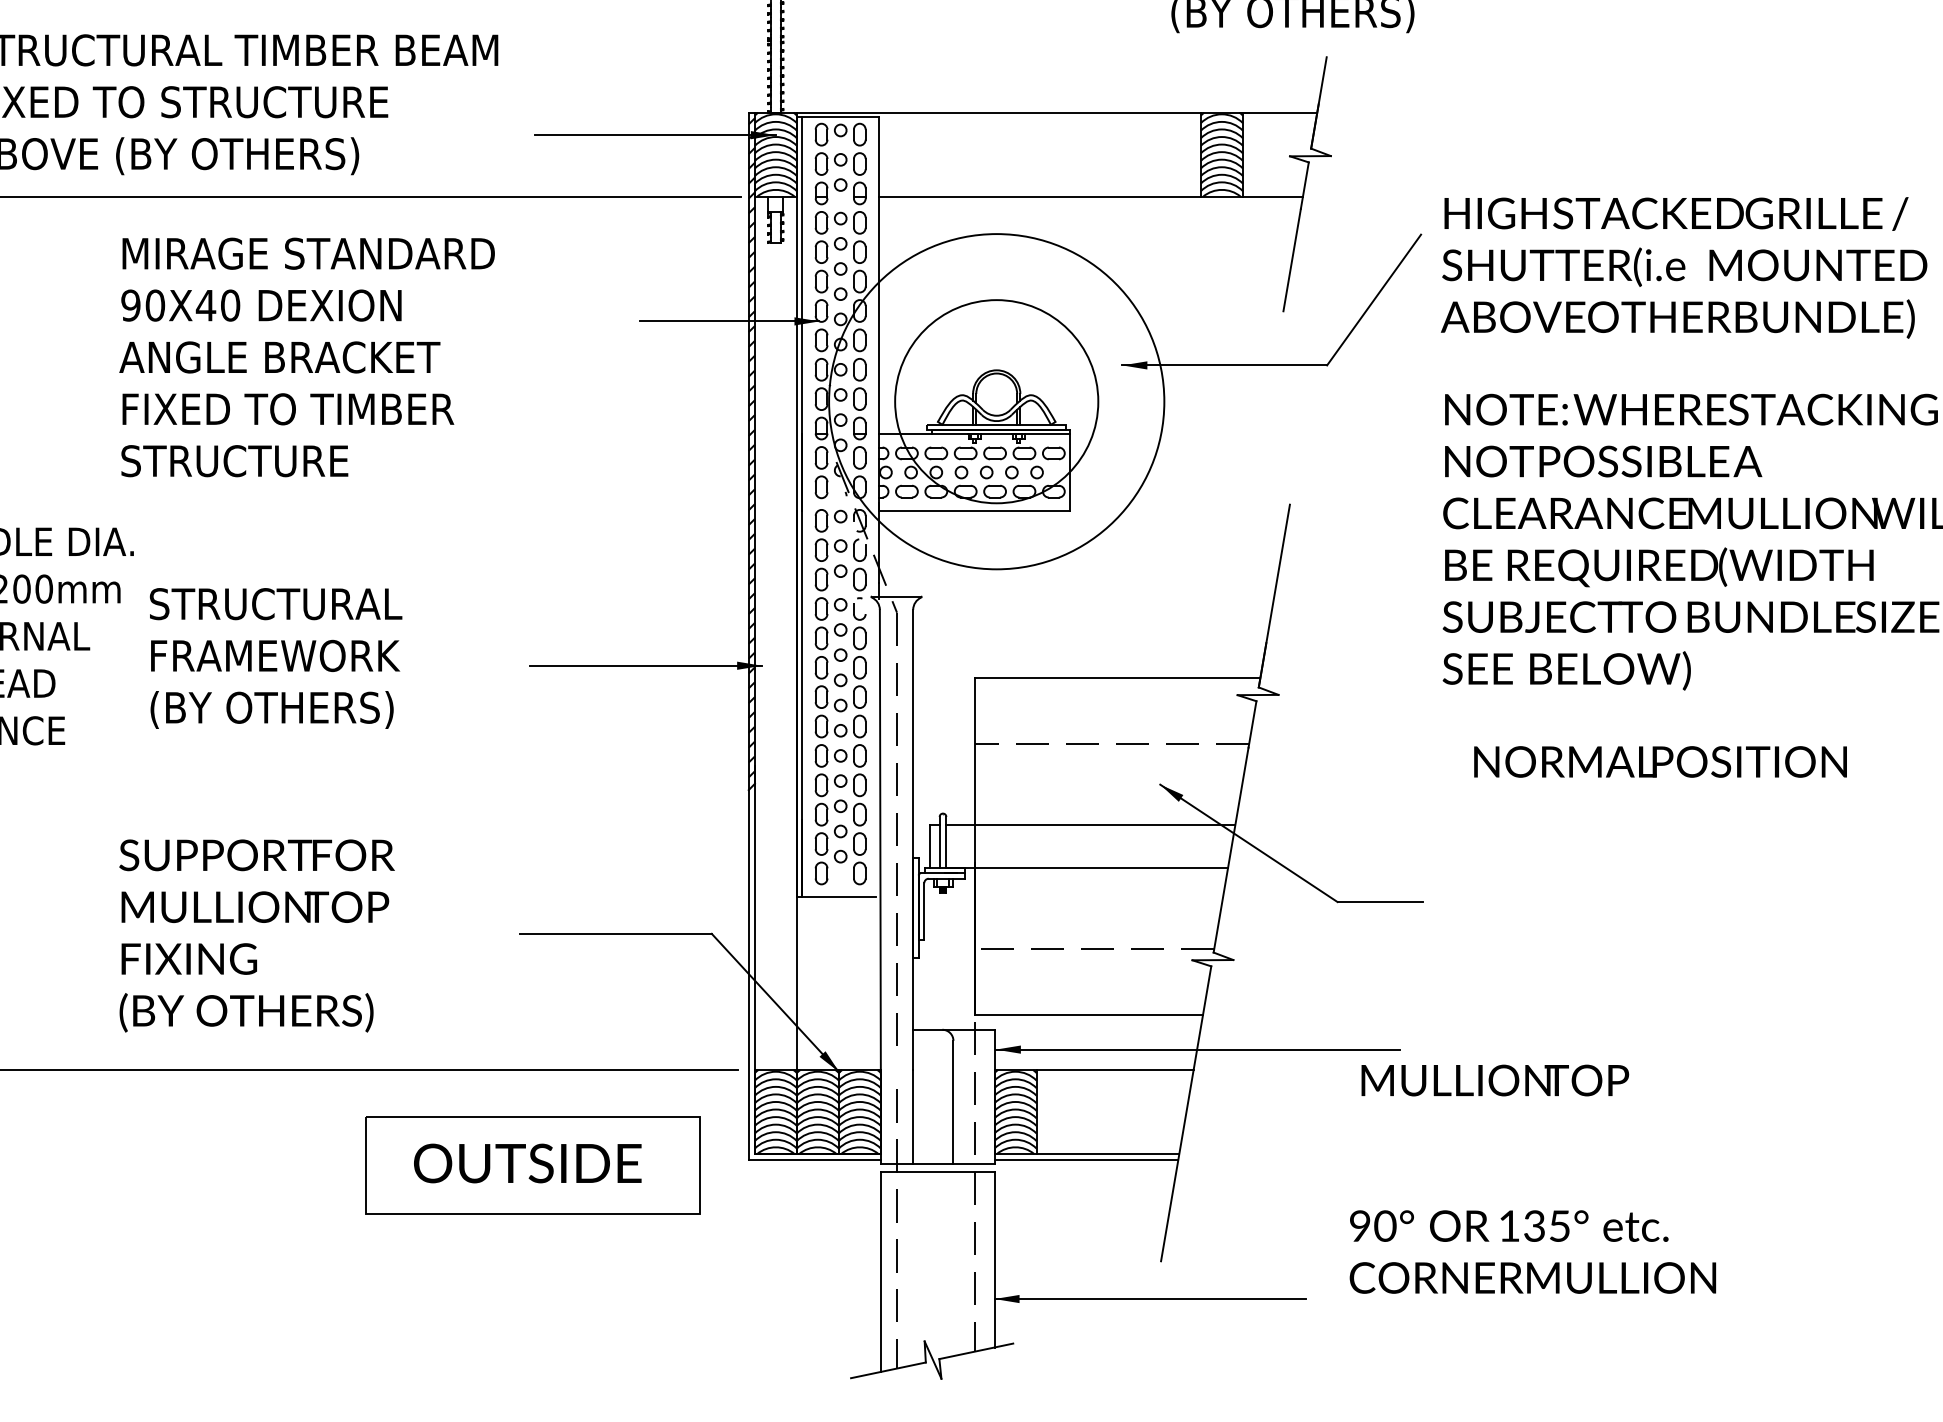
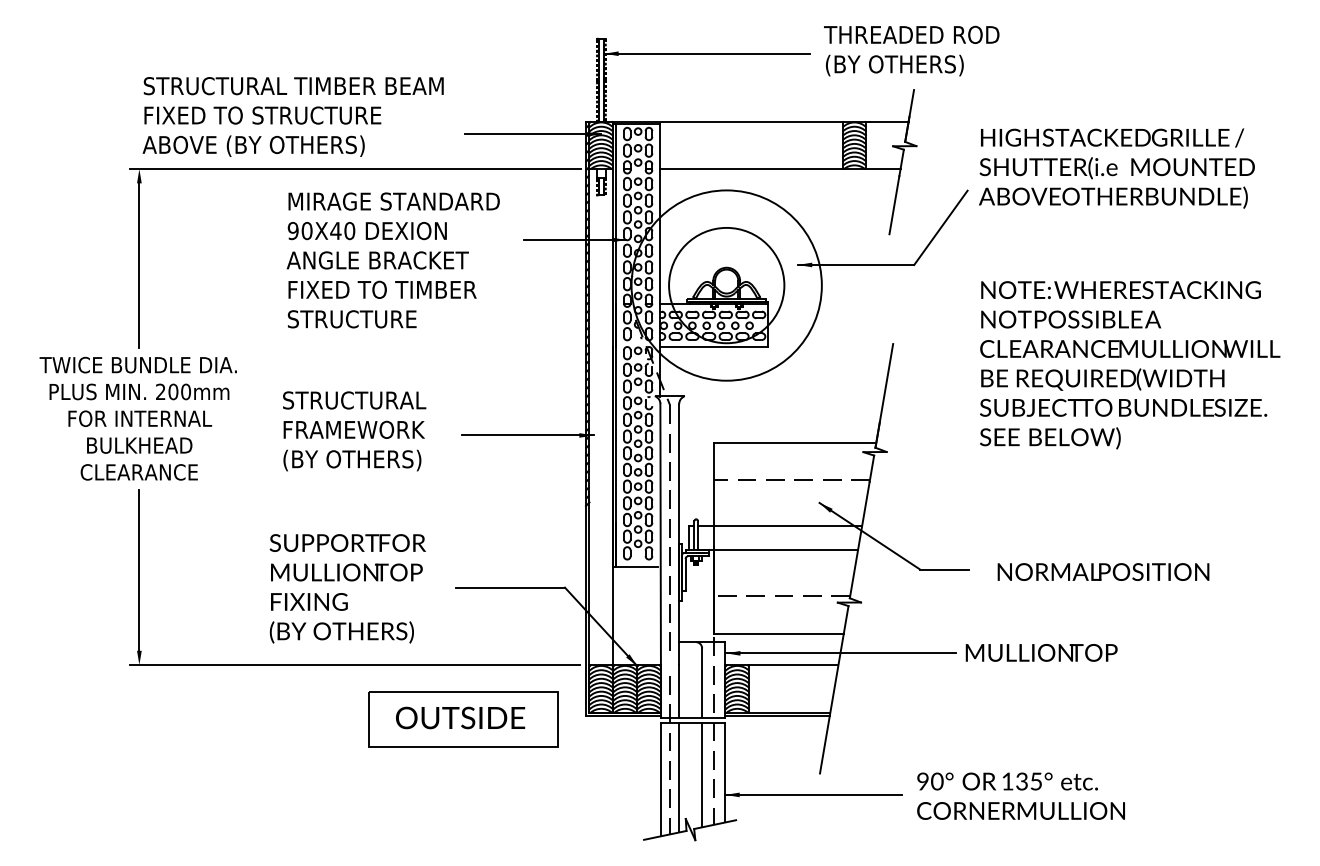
text: (1683, 267) -> (1116, 168), moved
text: (305, 357) -> (392, 260), moved
text: (275, 658) -> (354, 431), moved
text: (1660, 760) -> (1103, 571), moved
text: (256, 935) -> (347, 588), moved
text: (1494, 1079) -> (1041, 652), moved
text: (1531, 1250) -> (1020, 795), moved
line: (954, 1264) -> (702, 775), added
line: (913, 1268) -> (679, 777), added

